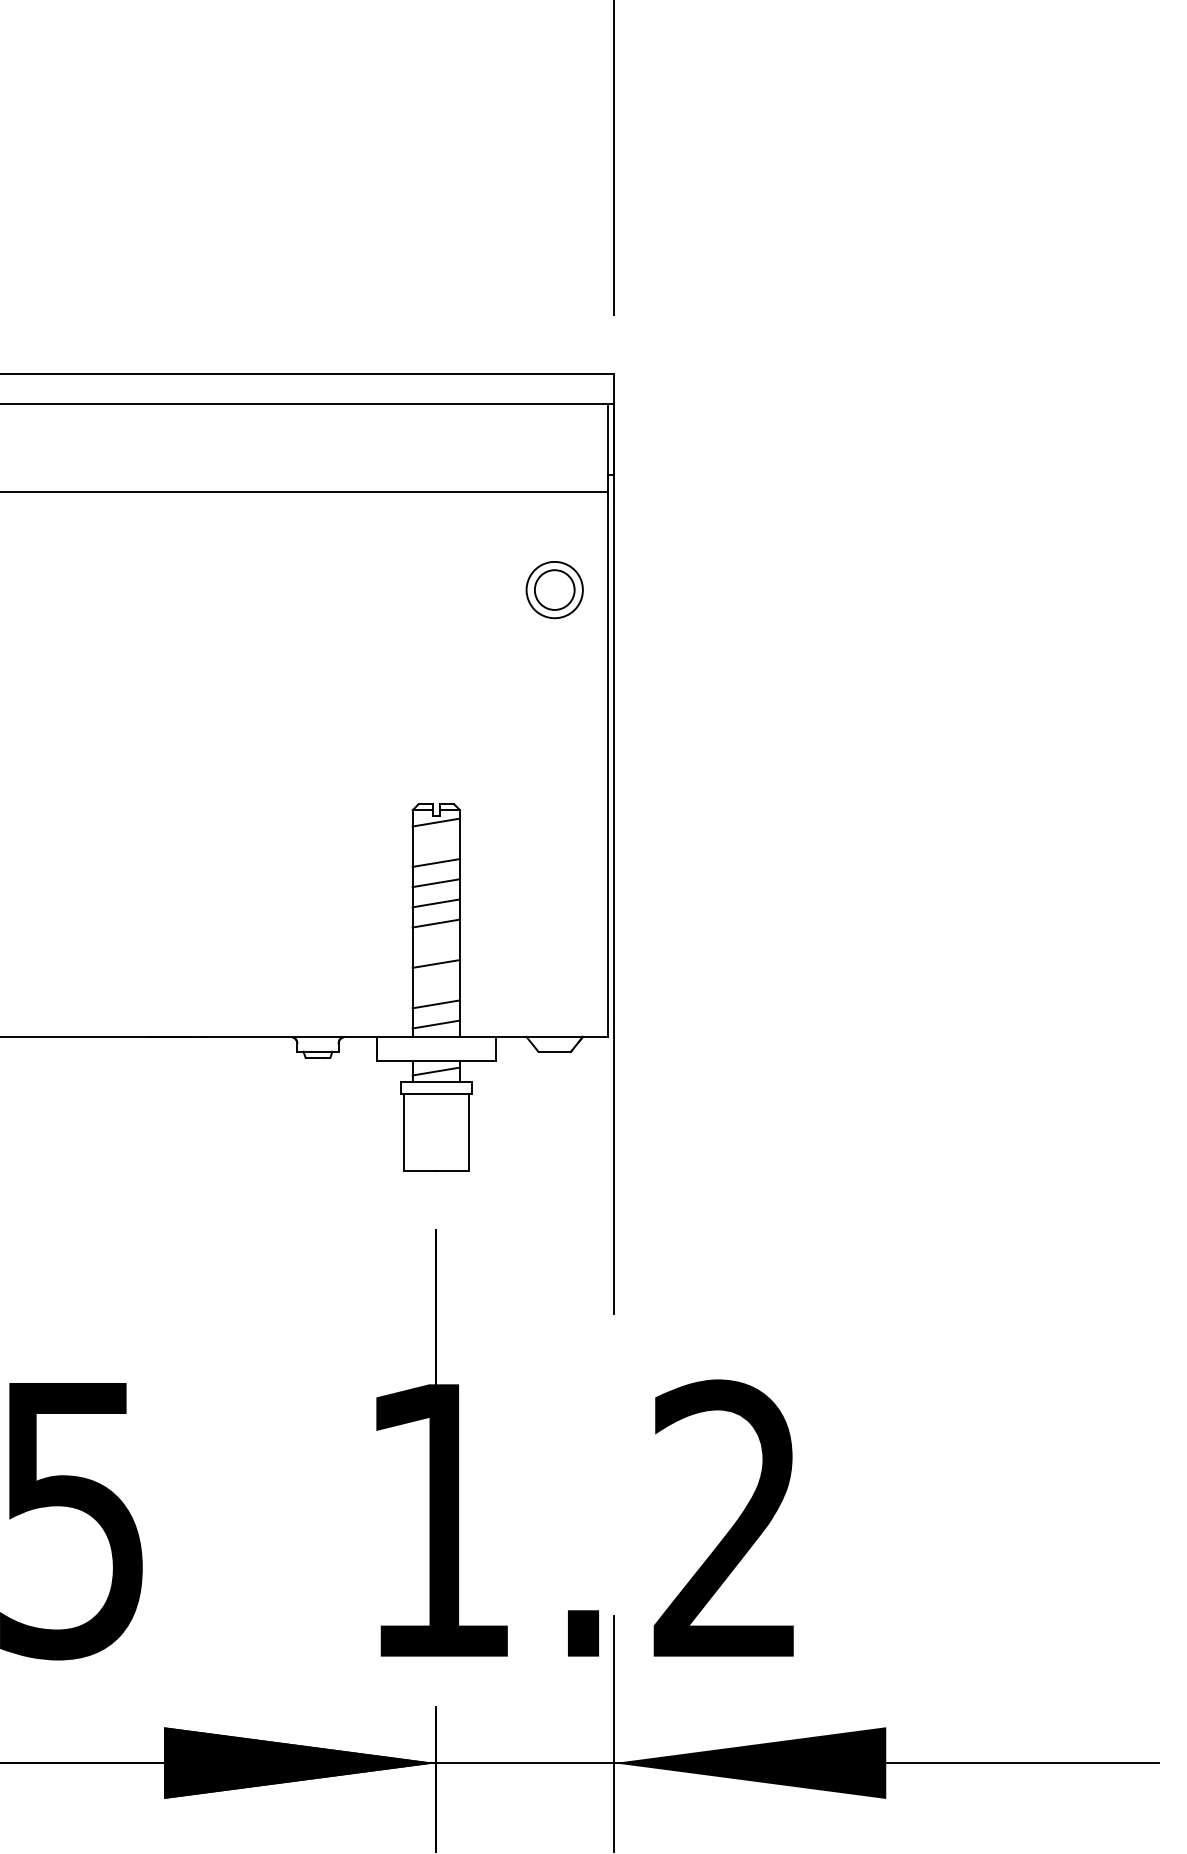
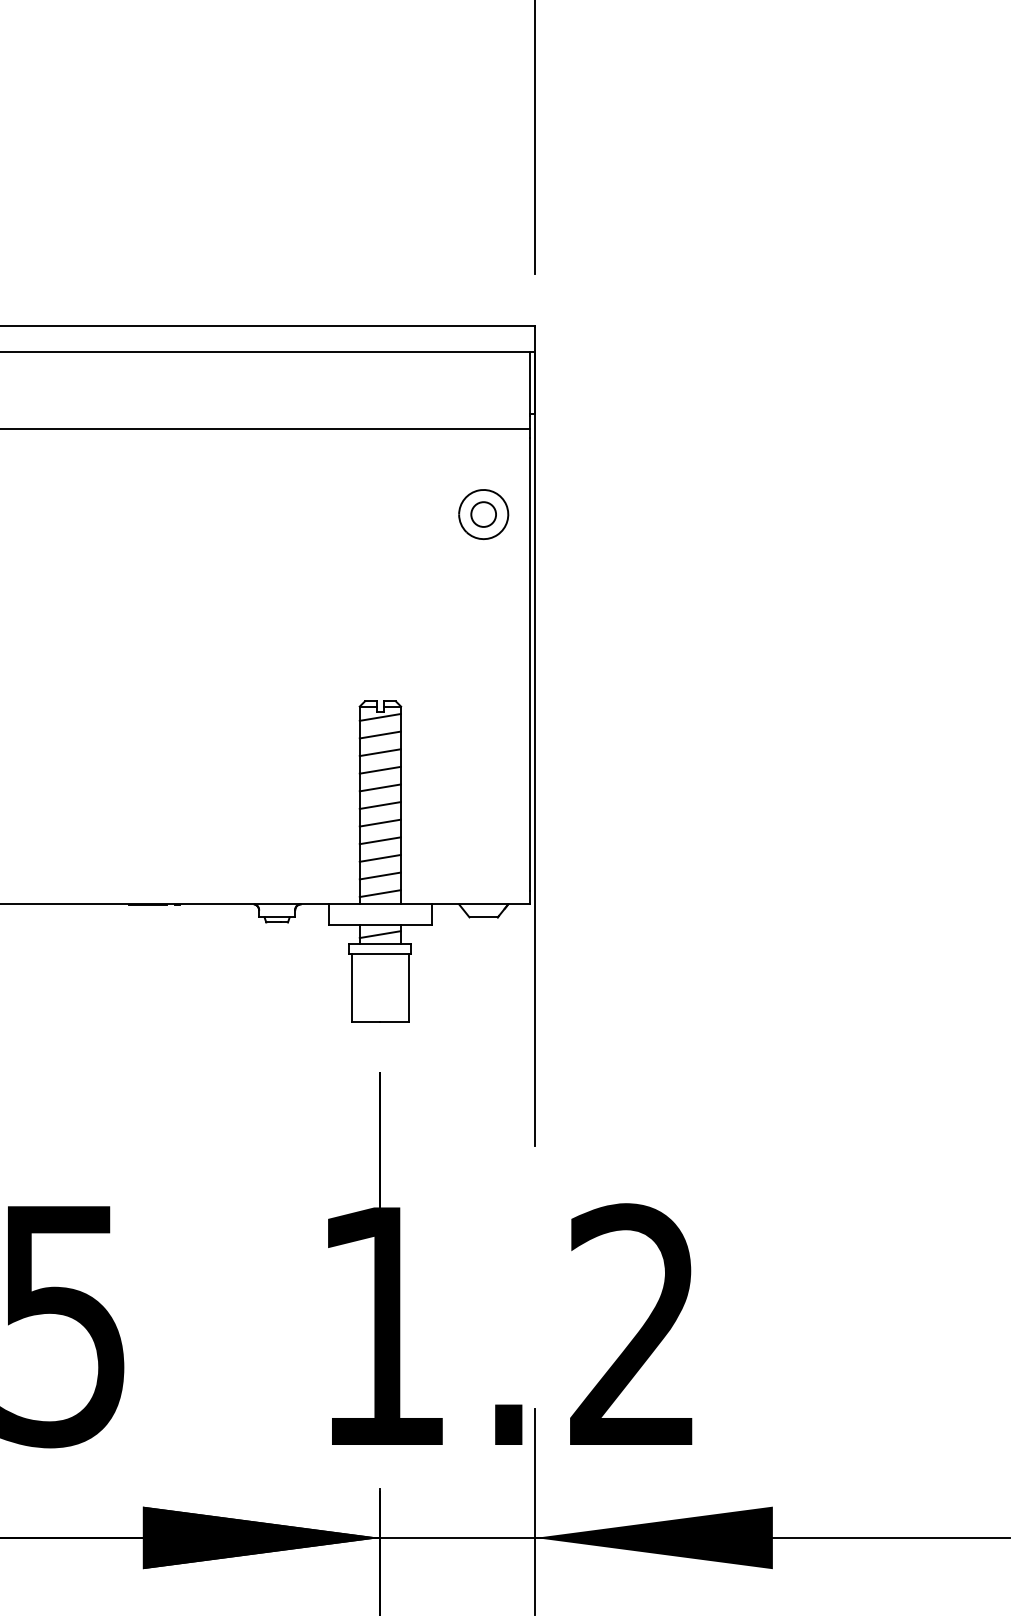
circle: (554, 589) -> (483, 514), size x0.71
line: (435, 842) -> (379, 734), added
line: (435, 943) -> (379, 822), added
line: (435, 984) -> (379, 858), added

